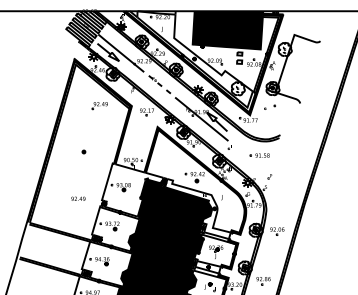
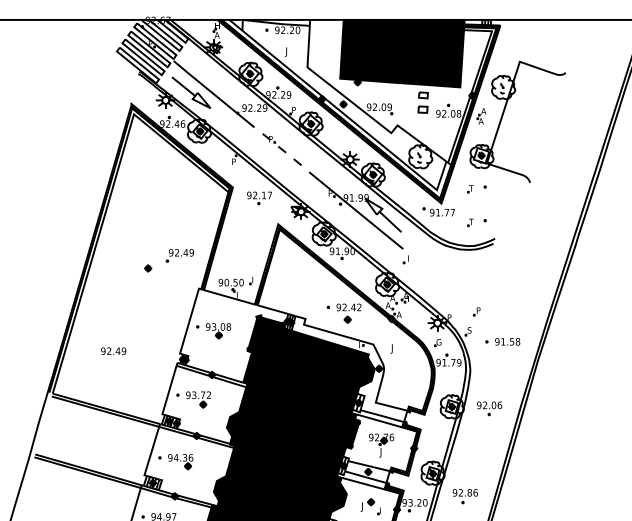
part: (99, 106) -> (179, 256), moved
part: (269, 125) -> (475, 221), added
part: (259, 155) -> (502, 341), moved
text: (78, 198) -> (113, 350), moved

